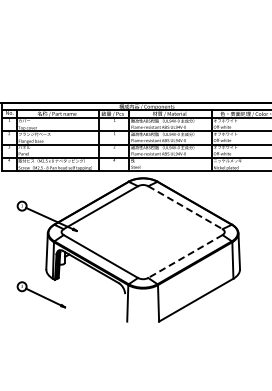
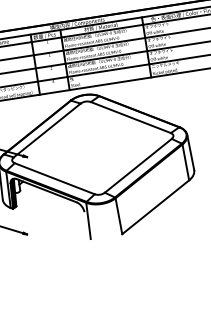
line: (185, 207) -> (130, 117), dashed -> solid
line: (185, 256) -> (138, 165), dashed -> solid

